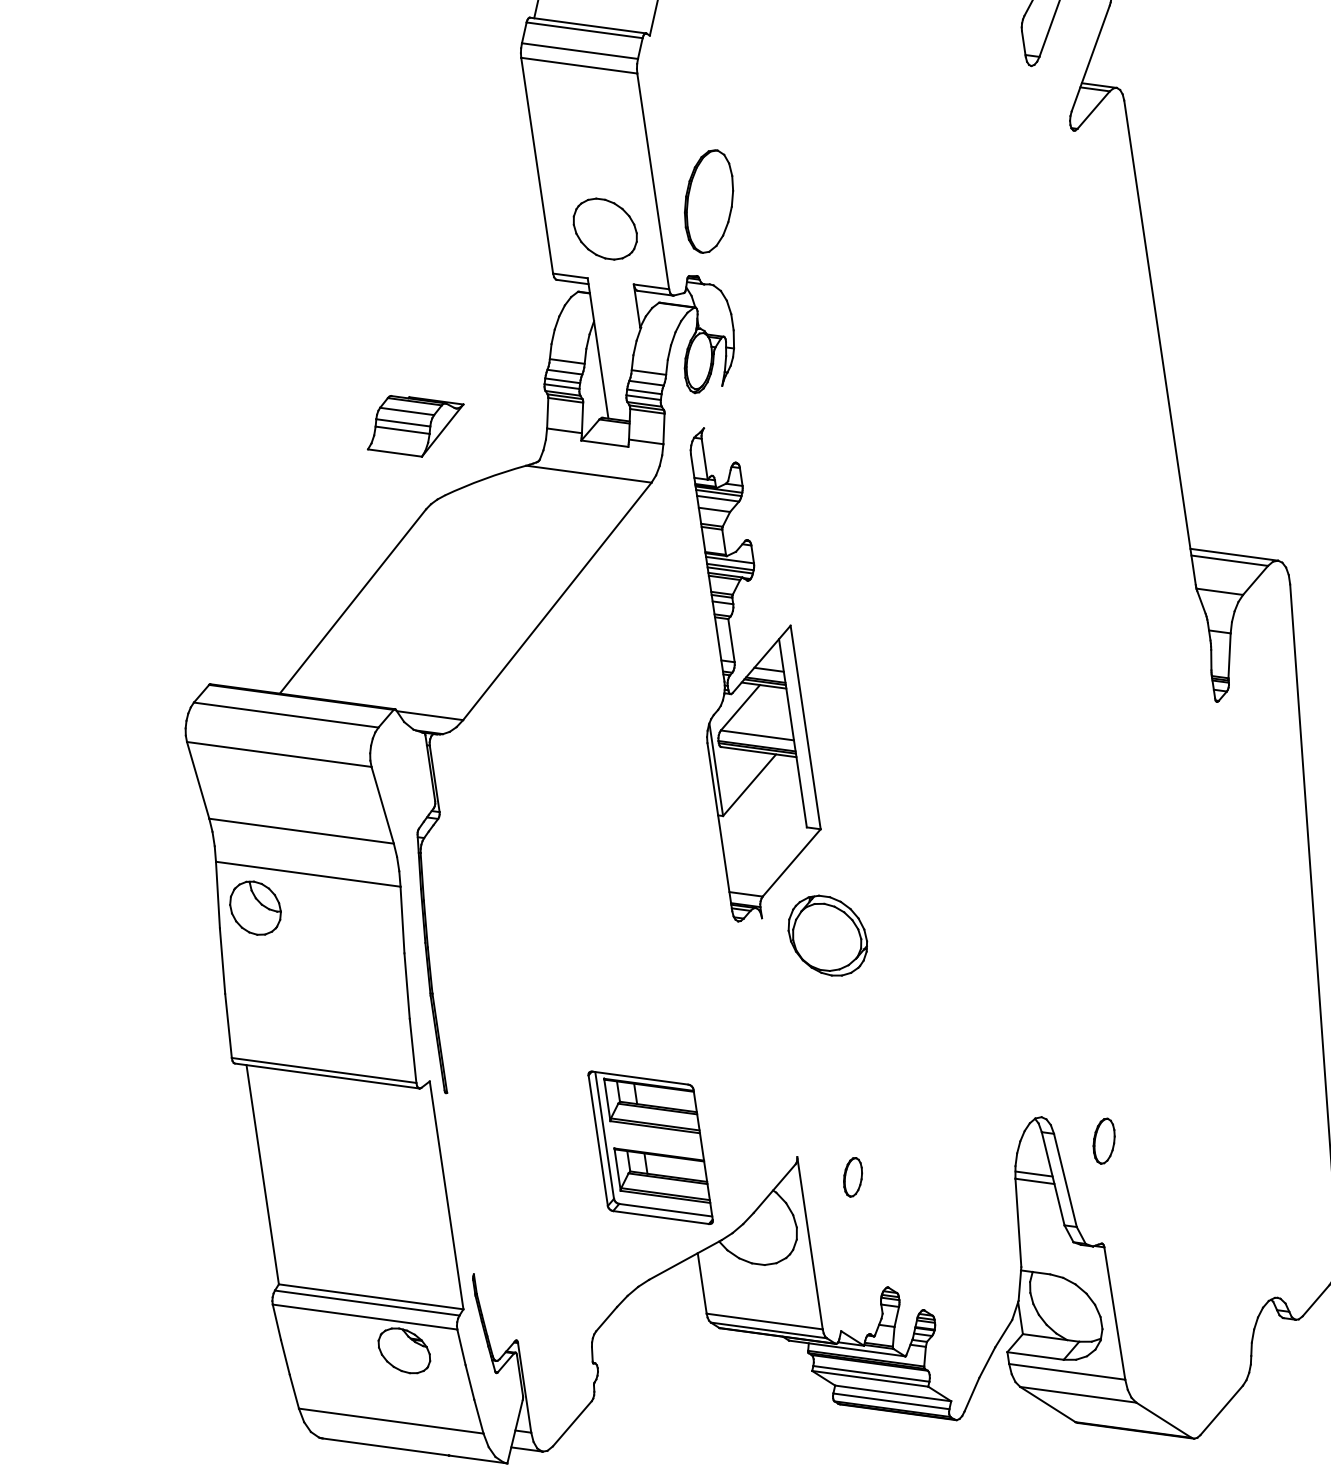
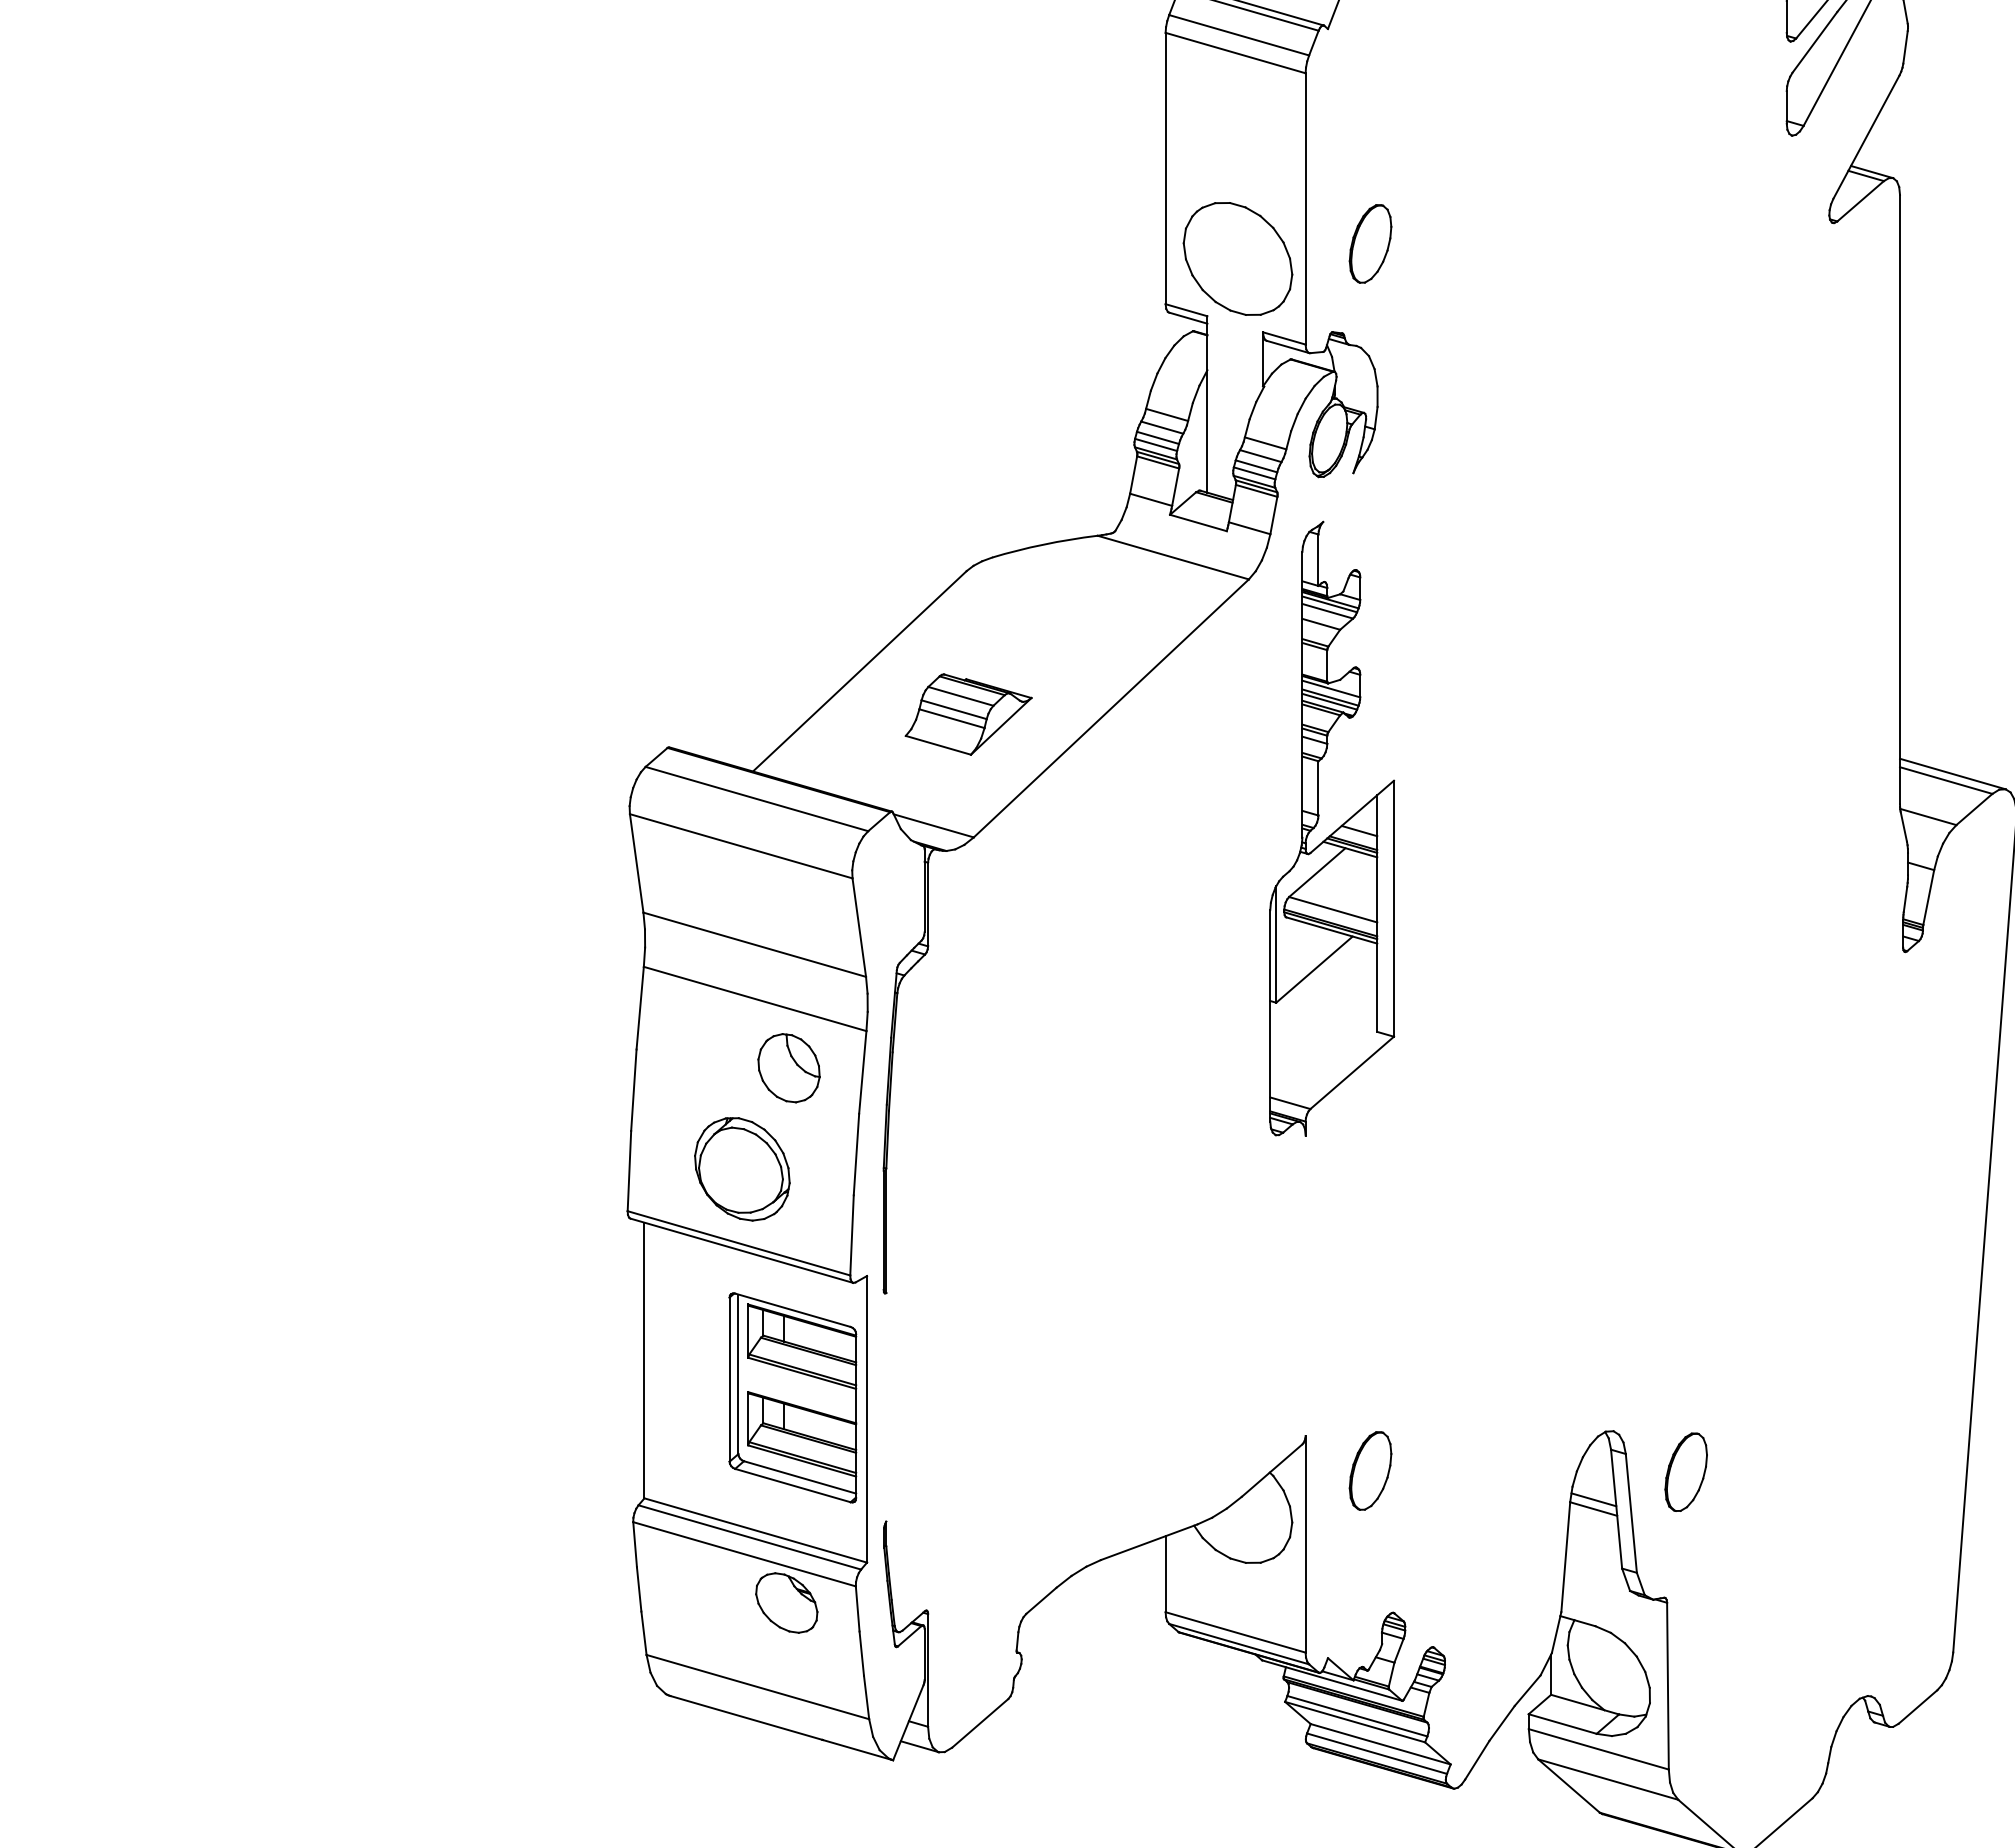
part: (708, 201) -> (1370, 243), size x0.62
part: (604, 228) -> (1237, 258), size x1.43
part: (415, 425) -> (968, 714), moved
part: (255, 908) -> (788, 1068), moved
part: (827, 936) -> (742, 1169), moved
part: (1103, 1140) -> (1685, 1471), size x1.43
part: (650, 1147) -> (792, 1397), moved
part: (852, 1176) -> (1370, 1470), size x1.67

